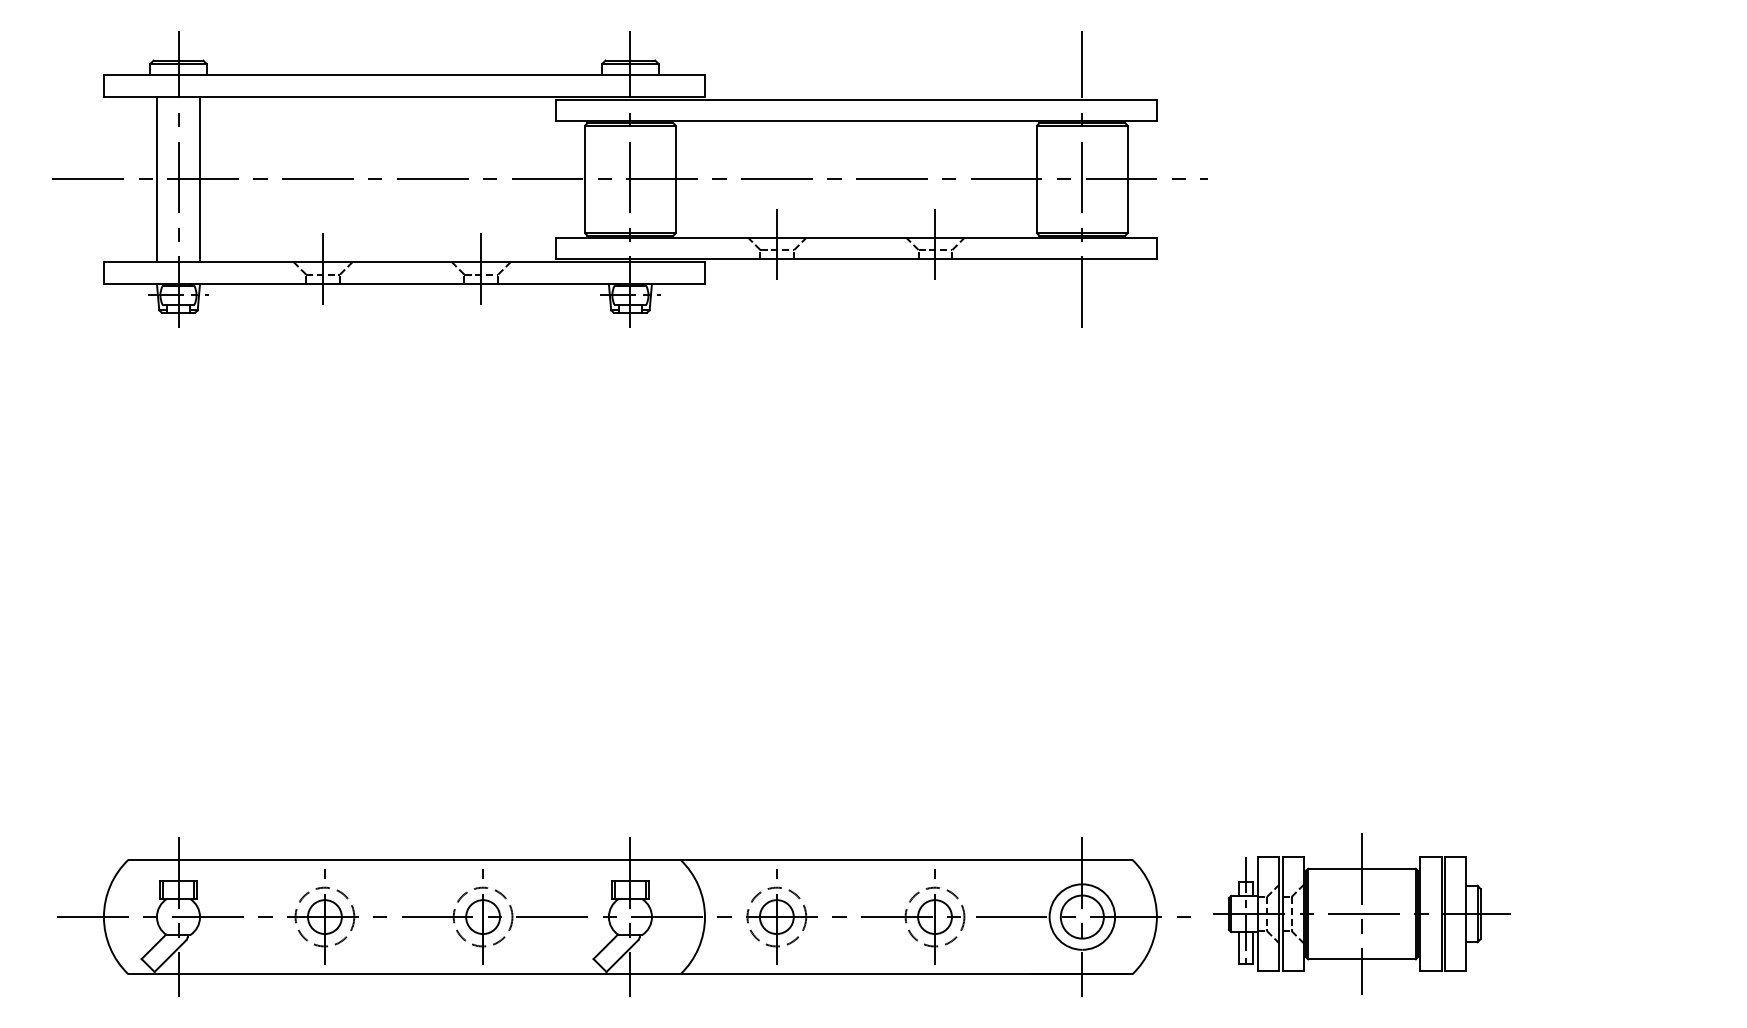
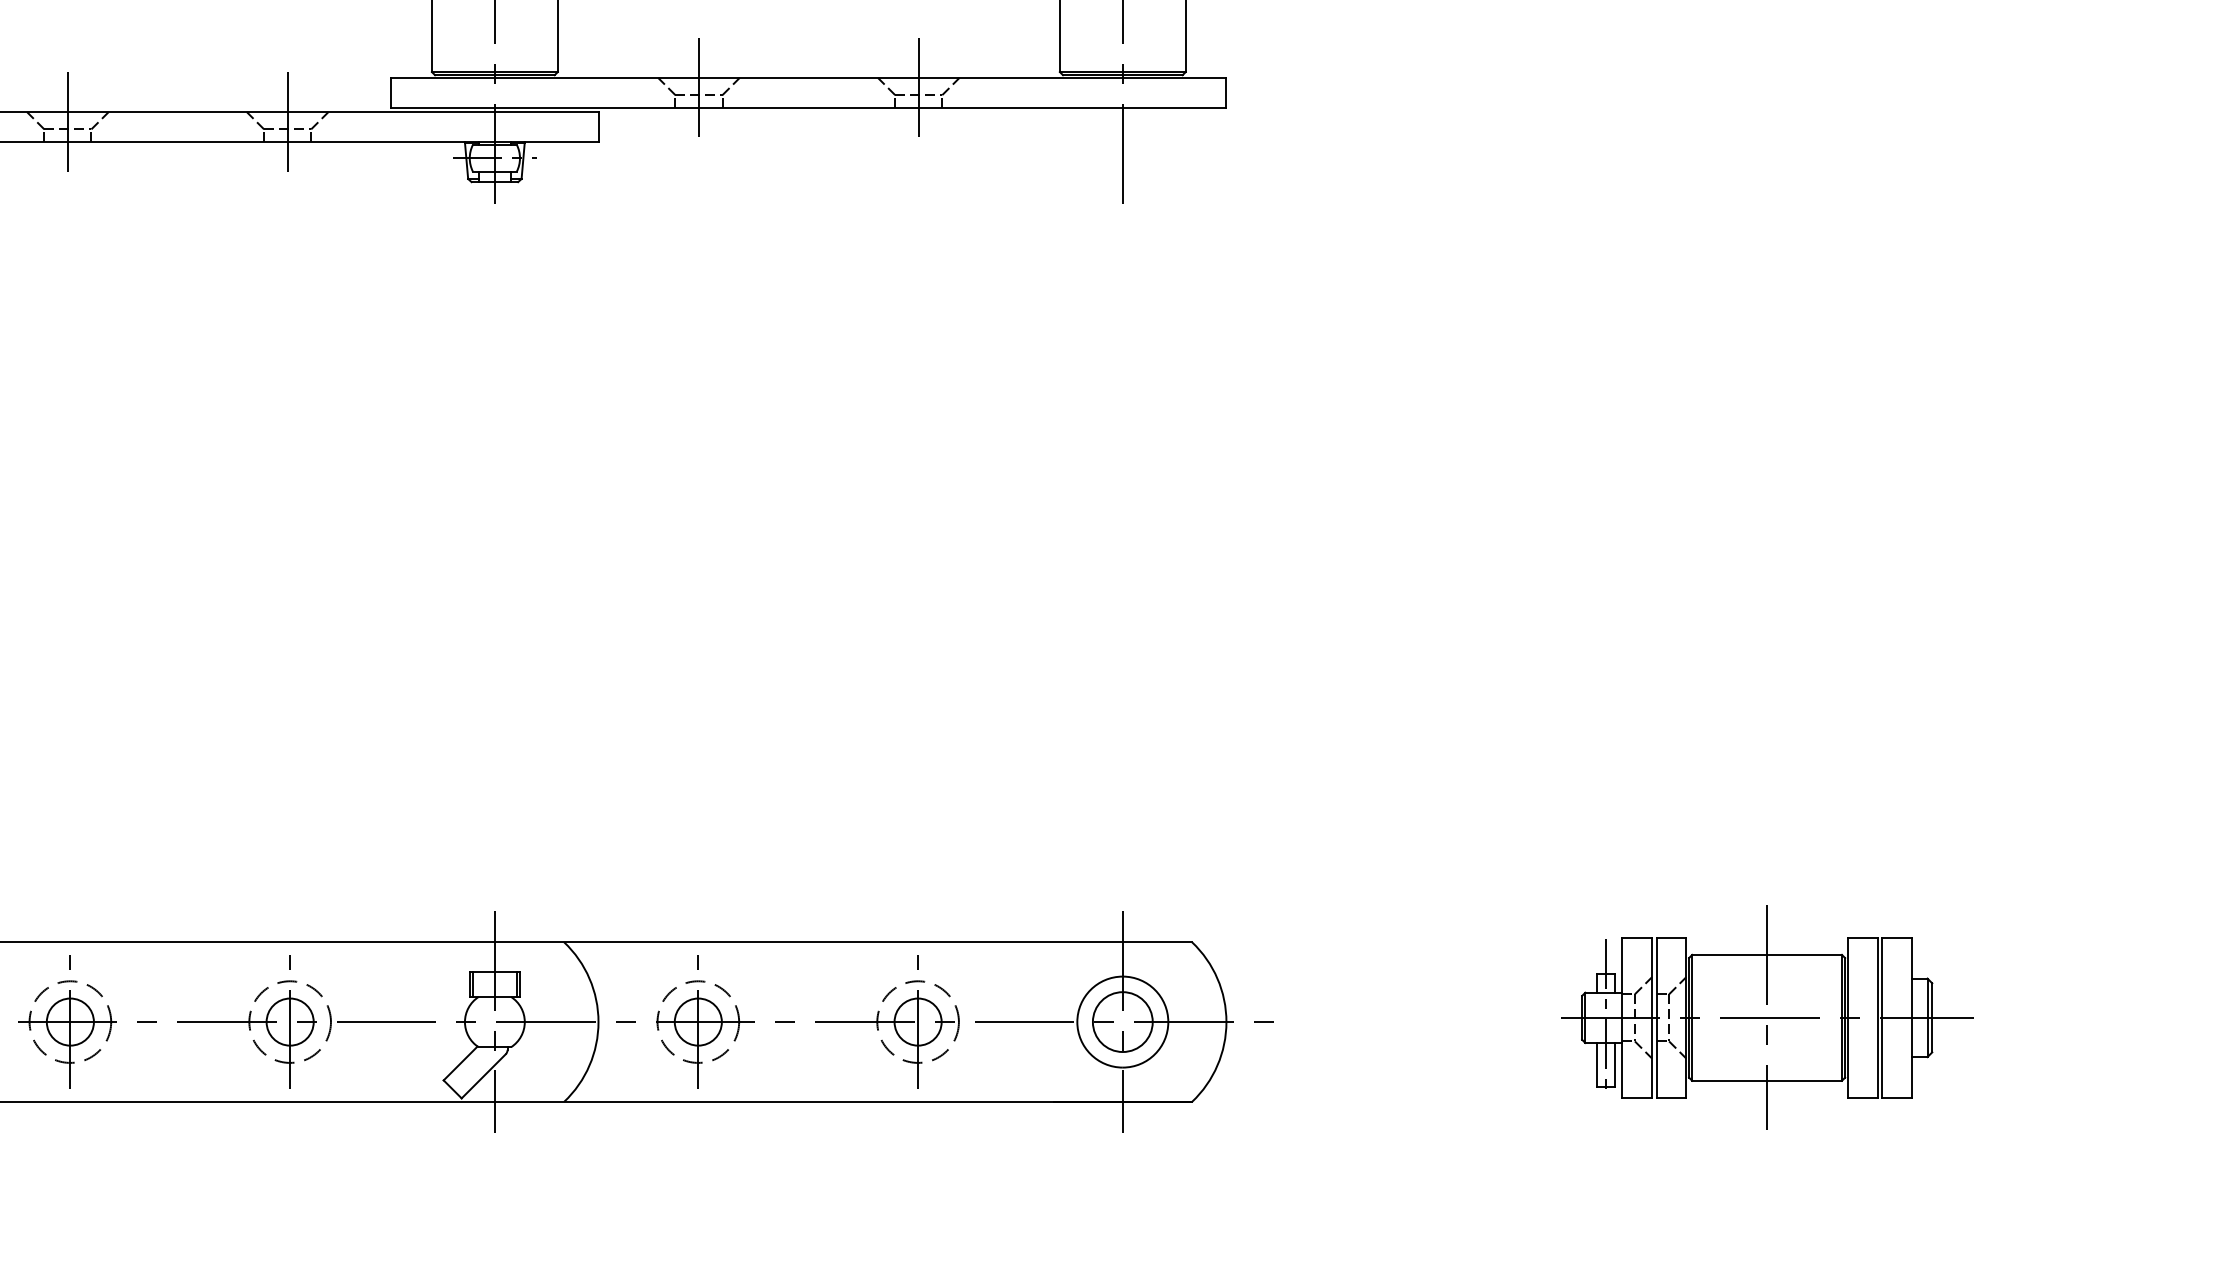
part: (1361, 913) -> (1766, 1017), moved

